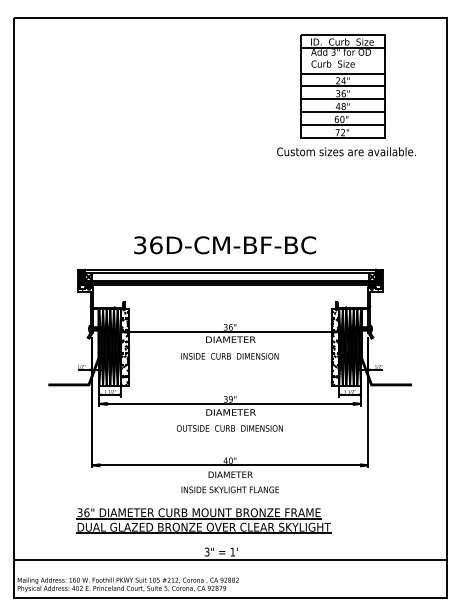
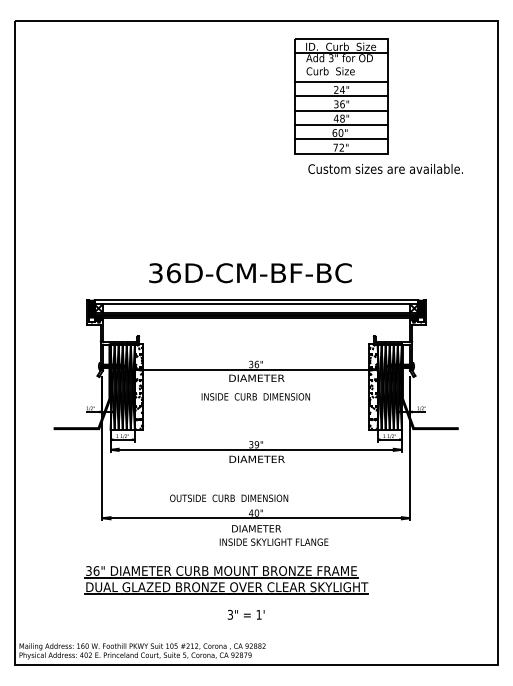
part: (342, 86) -> (341, 96), moved
text: (229, 428) -> (228, 498), moved
text: (229, 489) -> (273, 541), moved
line: (230, 560) -> (256, 624), removed

